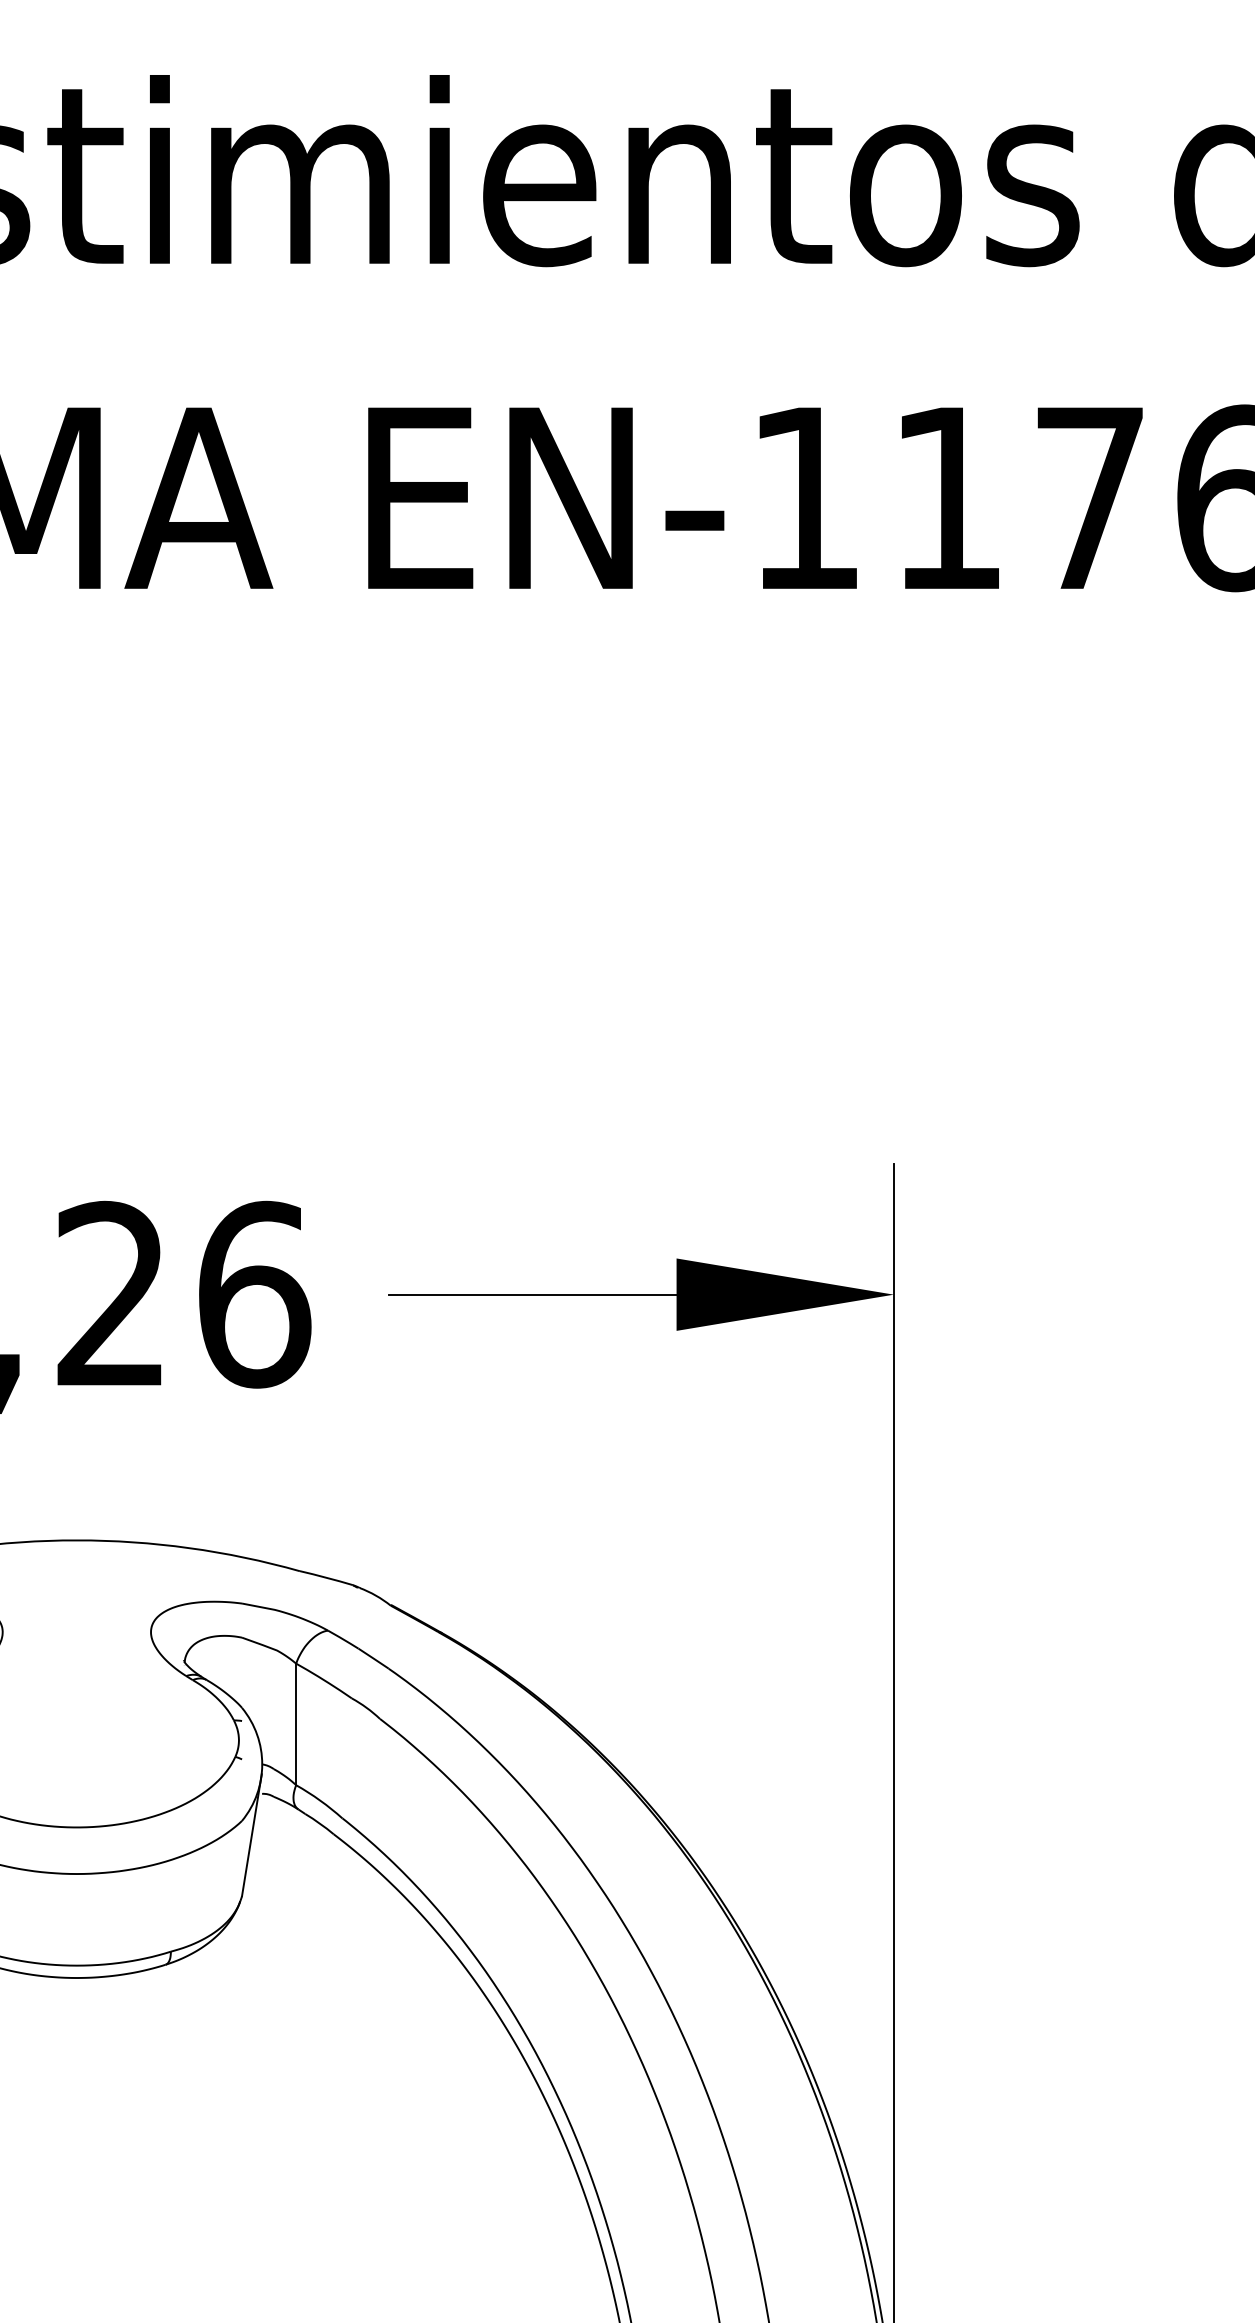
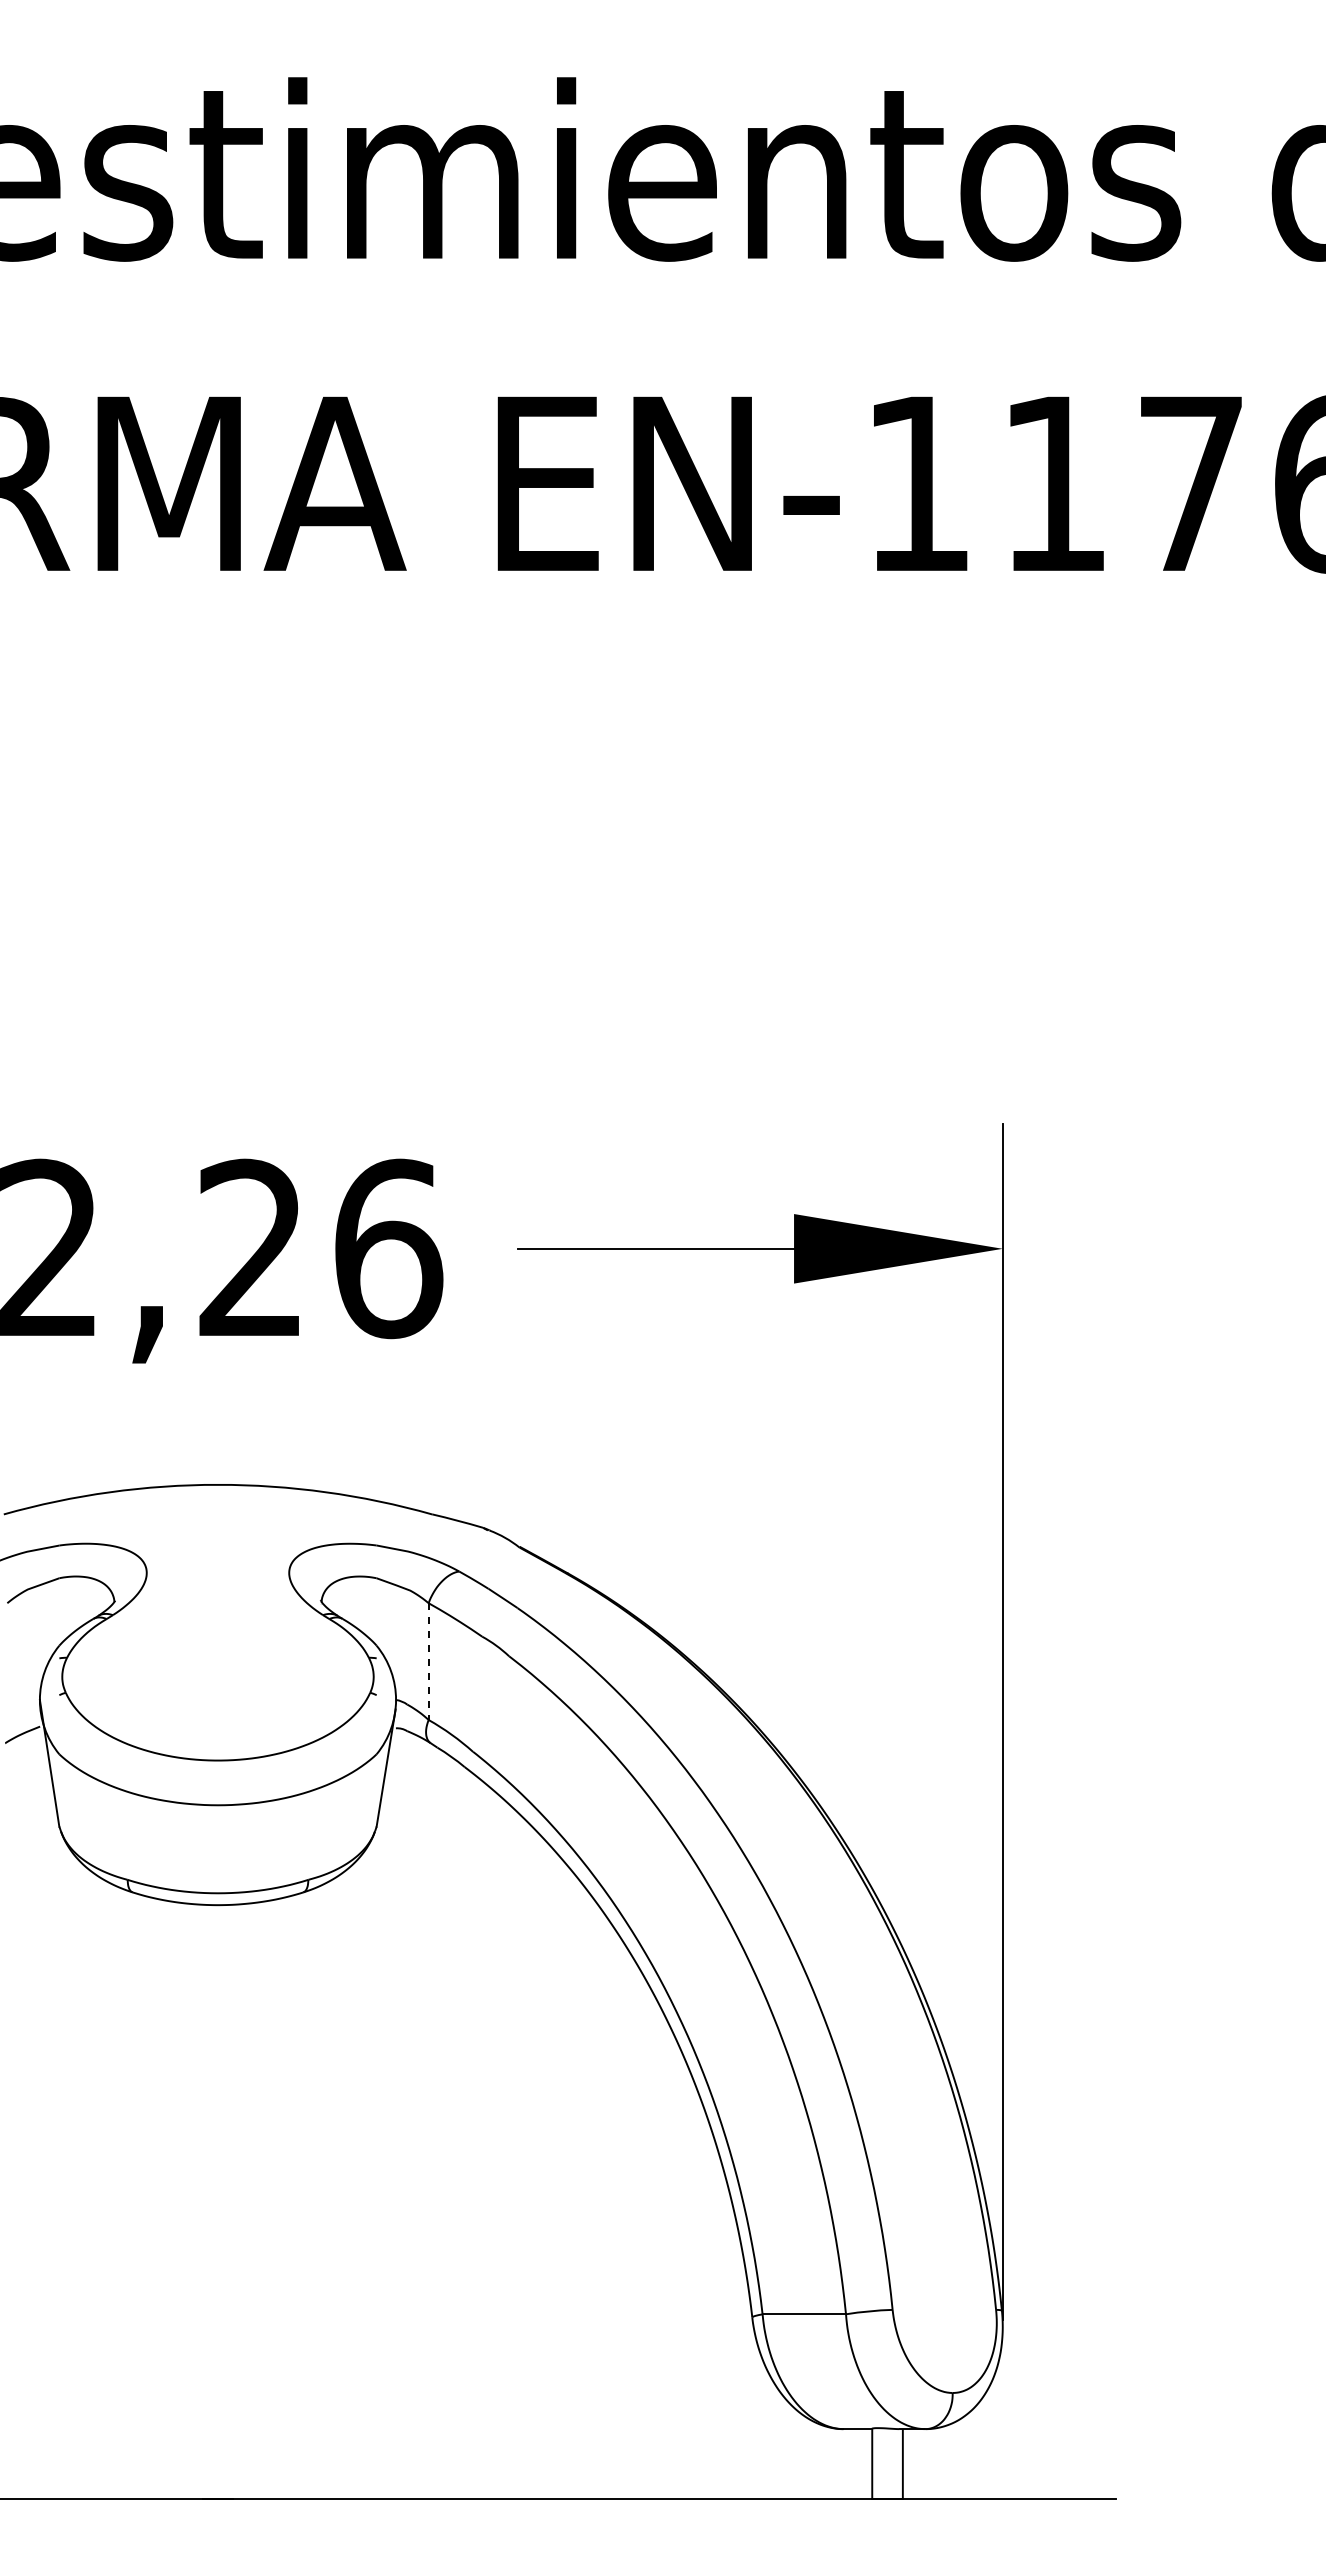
line: (296, 1725) -> (428, 1662), solid -> dashed

